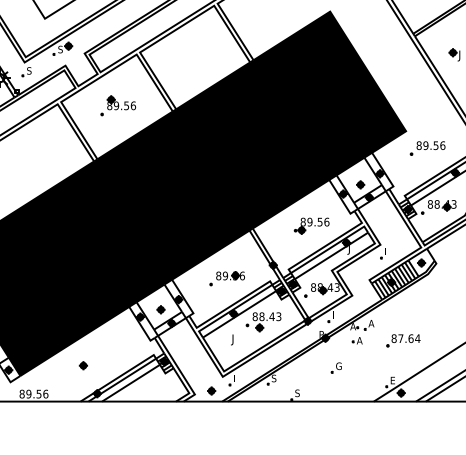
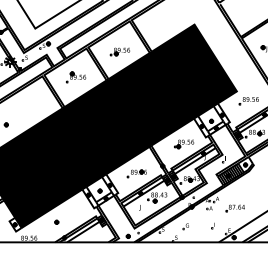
part: (195, 59) -> (119, 51), added
part: (335, 367) -> (185, 226), moved
part: (362, 371) -> (212, 225), added

